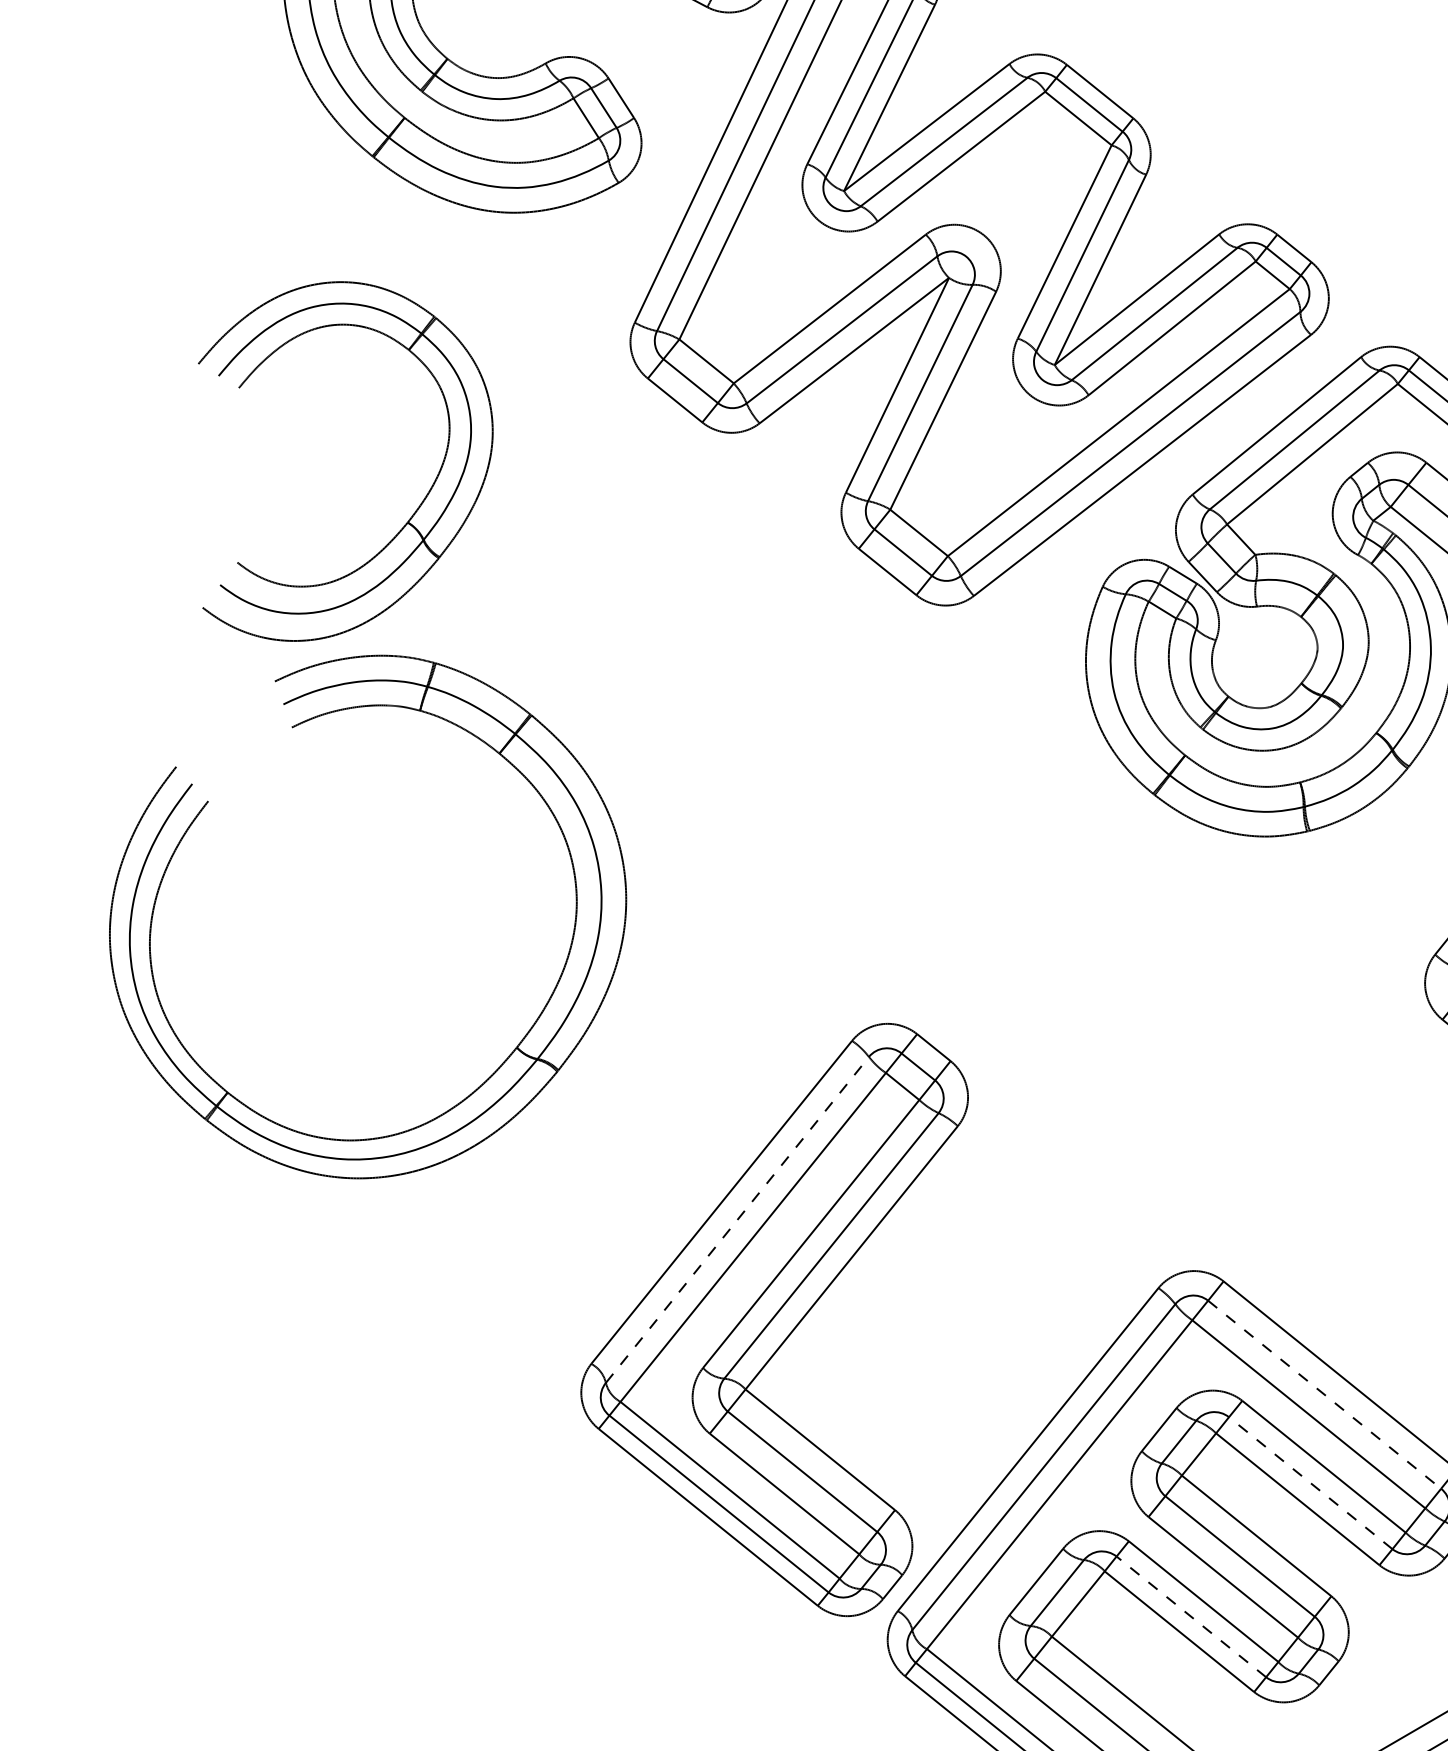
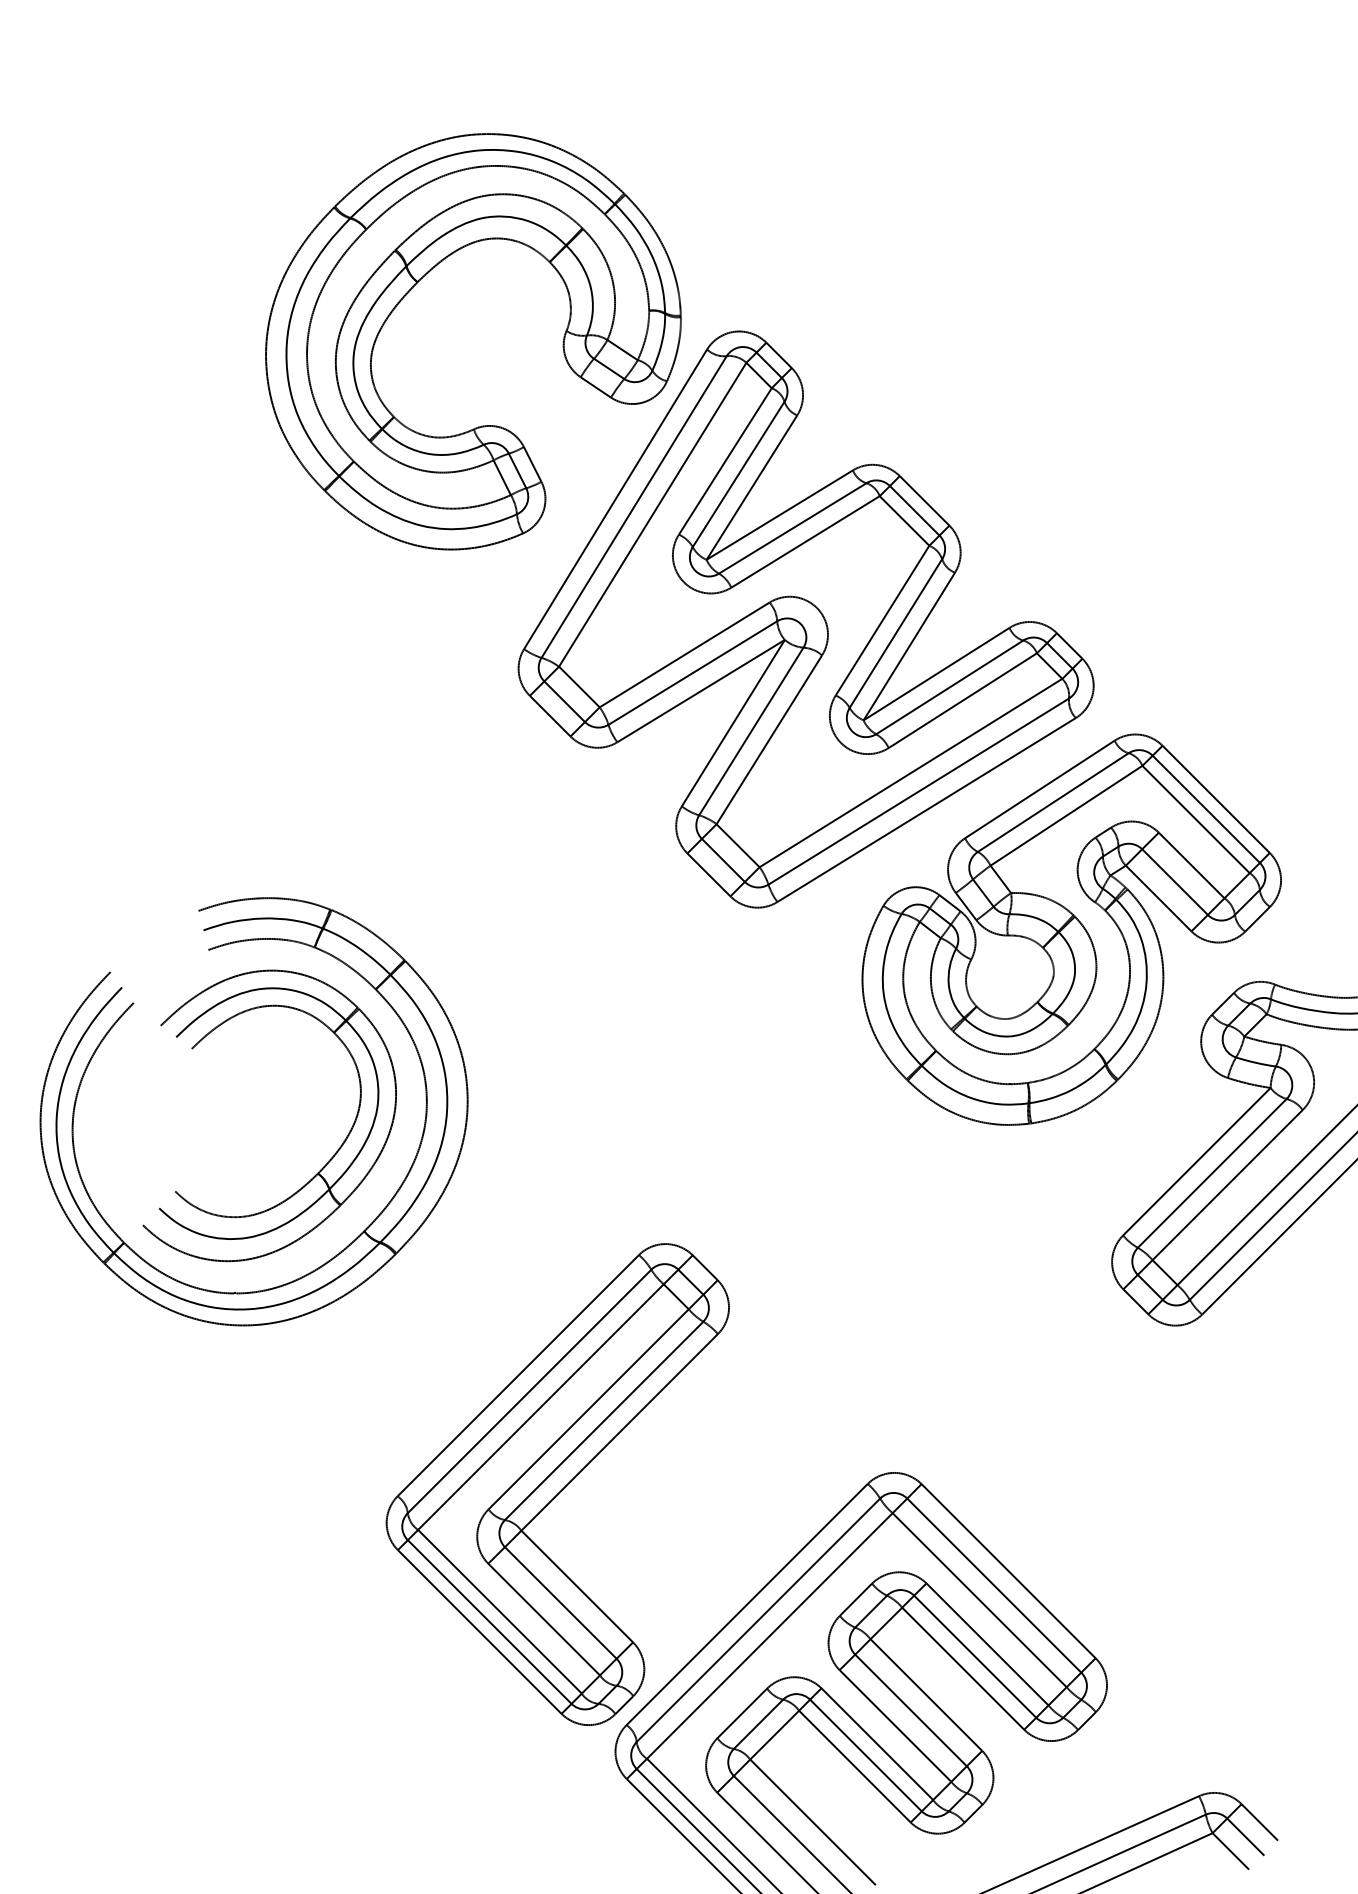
part: (418, 505) -> (328, 1160), moved
line: (737, 1220) -> (529, 1391), dashed -> solid
line: (1324, 1394) -> (994, 1585), dashed -> solid
line: (1309, 1483) -> (974, 1656), dashed -> solid
line: (1190, 1616) -> (865, 1755), dashed -> solid

